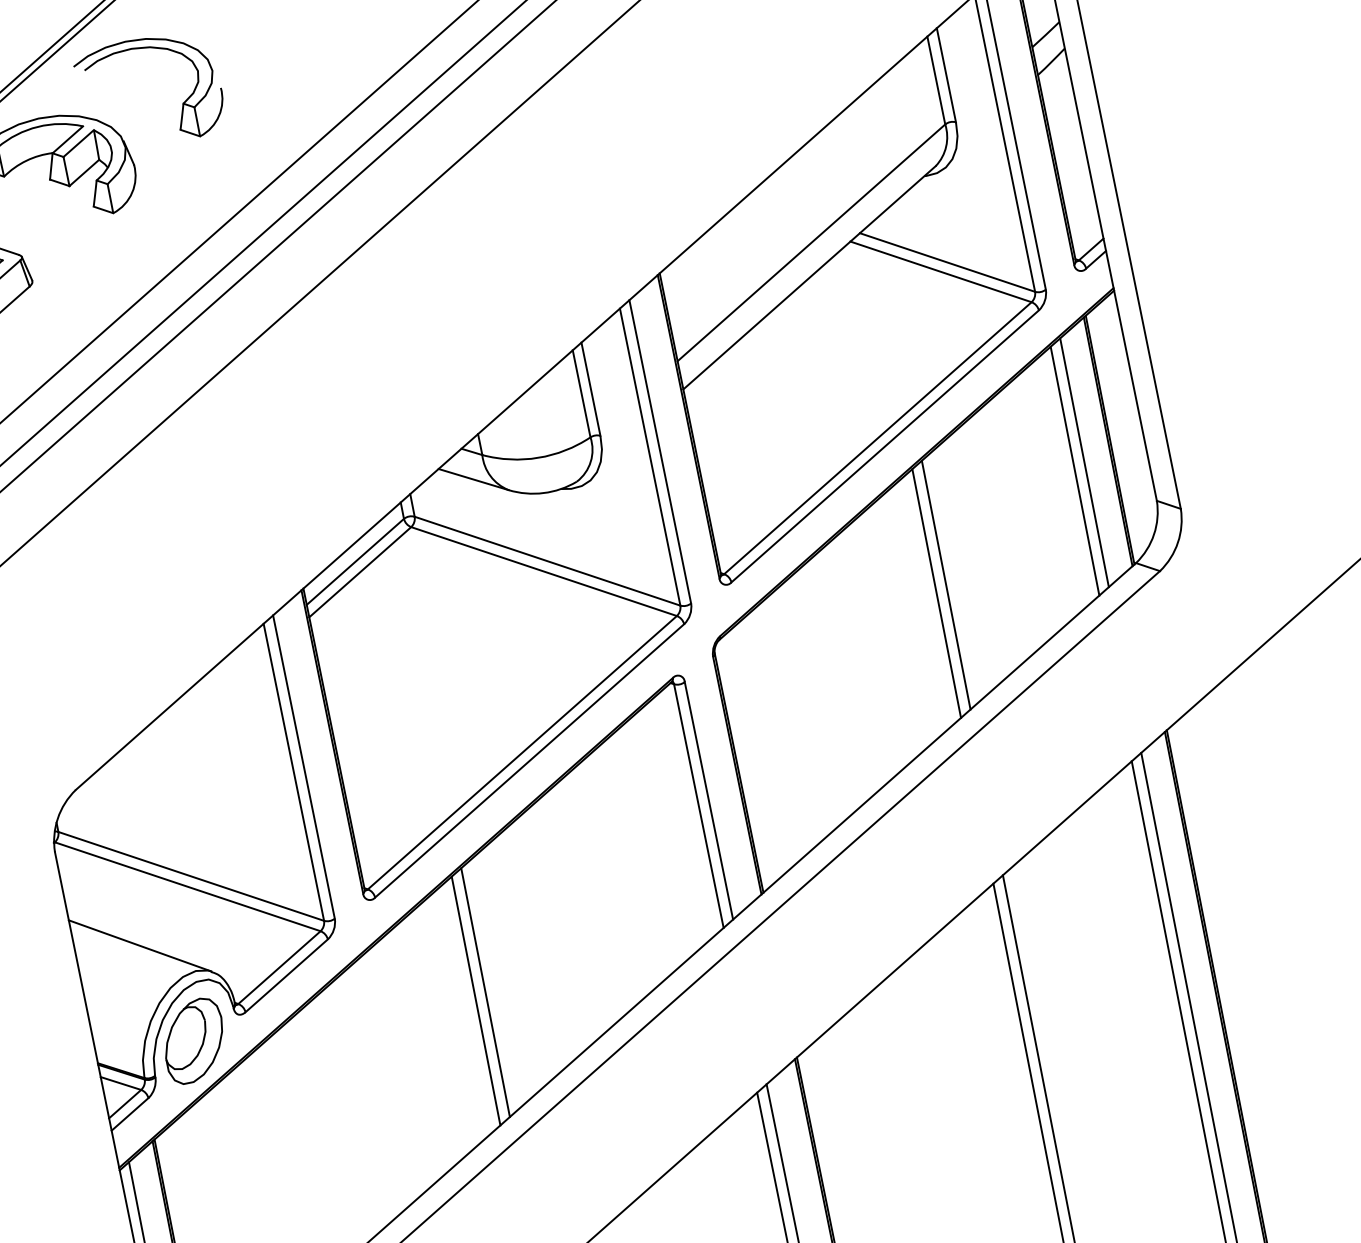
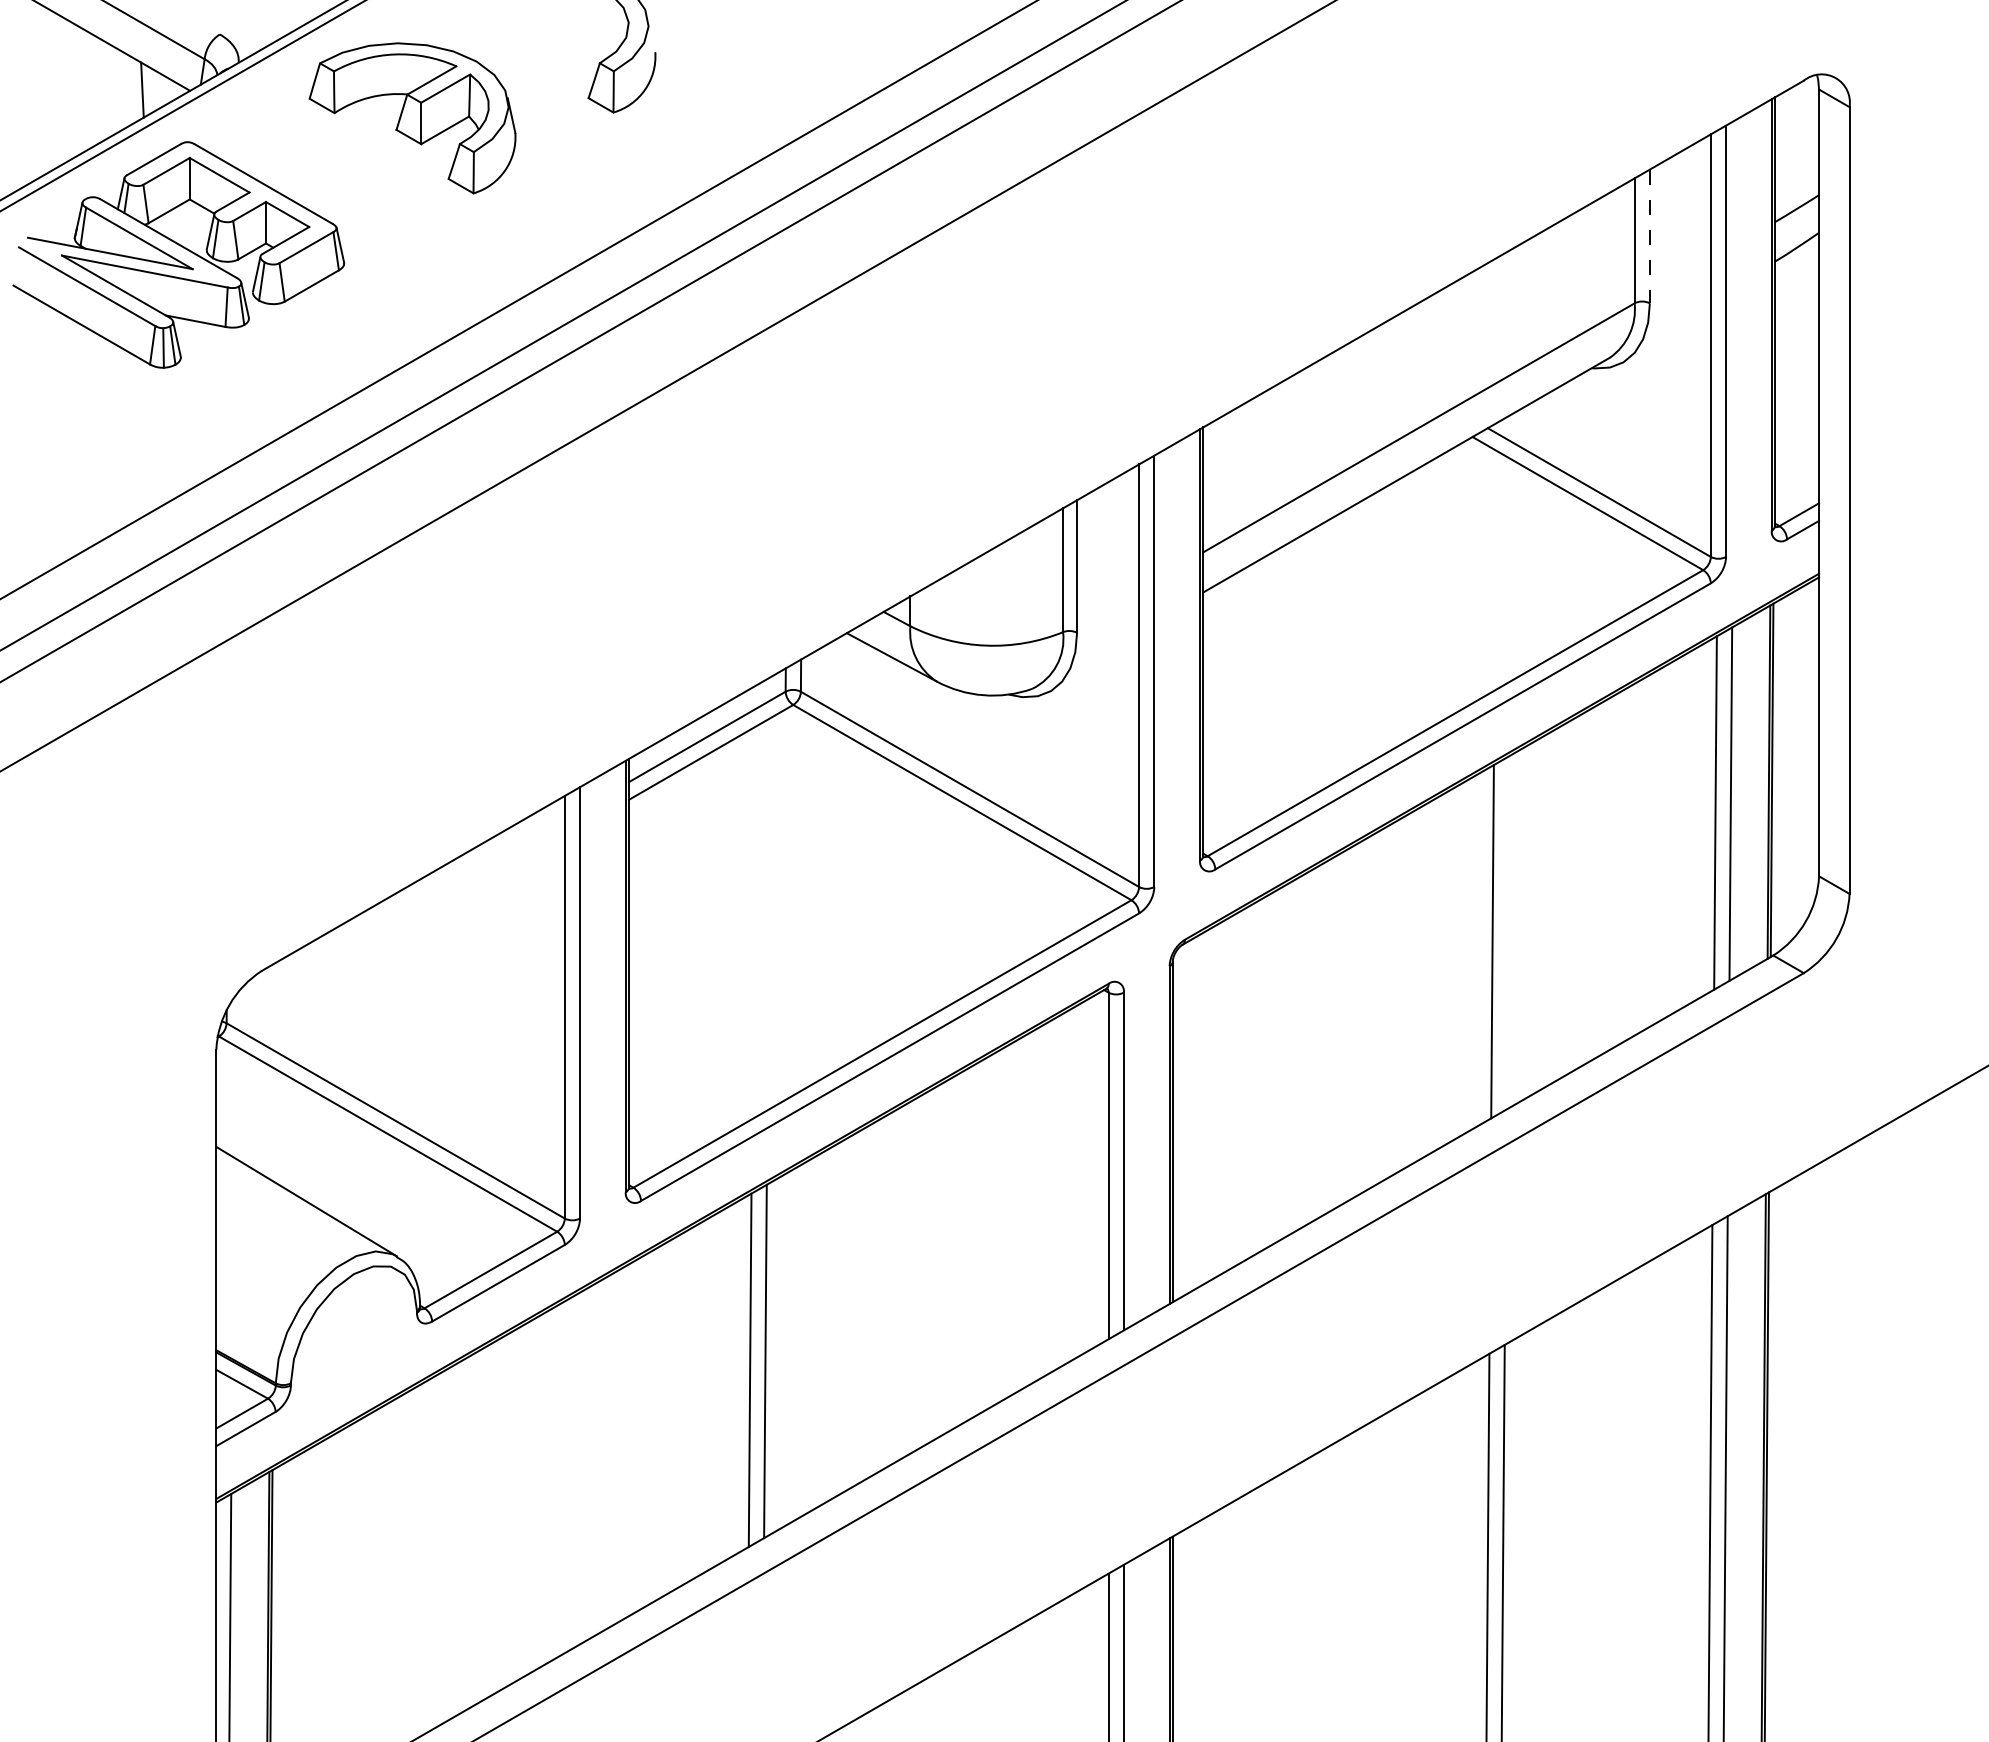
line: (946, 75) -> (1649, 236), solid -> dashed
line: (945, 584) -> (1507, 932), removed
part: (193, 1041) -> (353, 1346), removed

